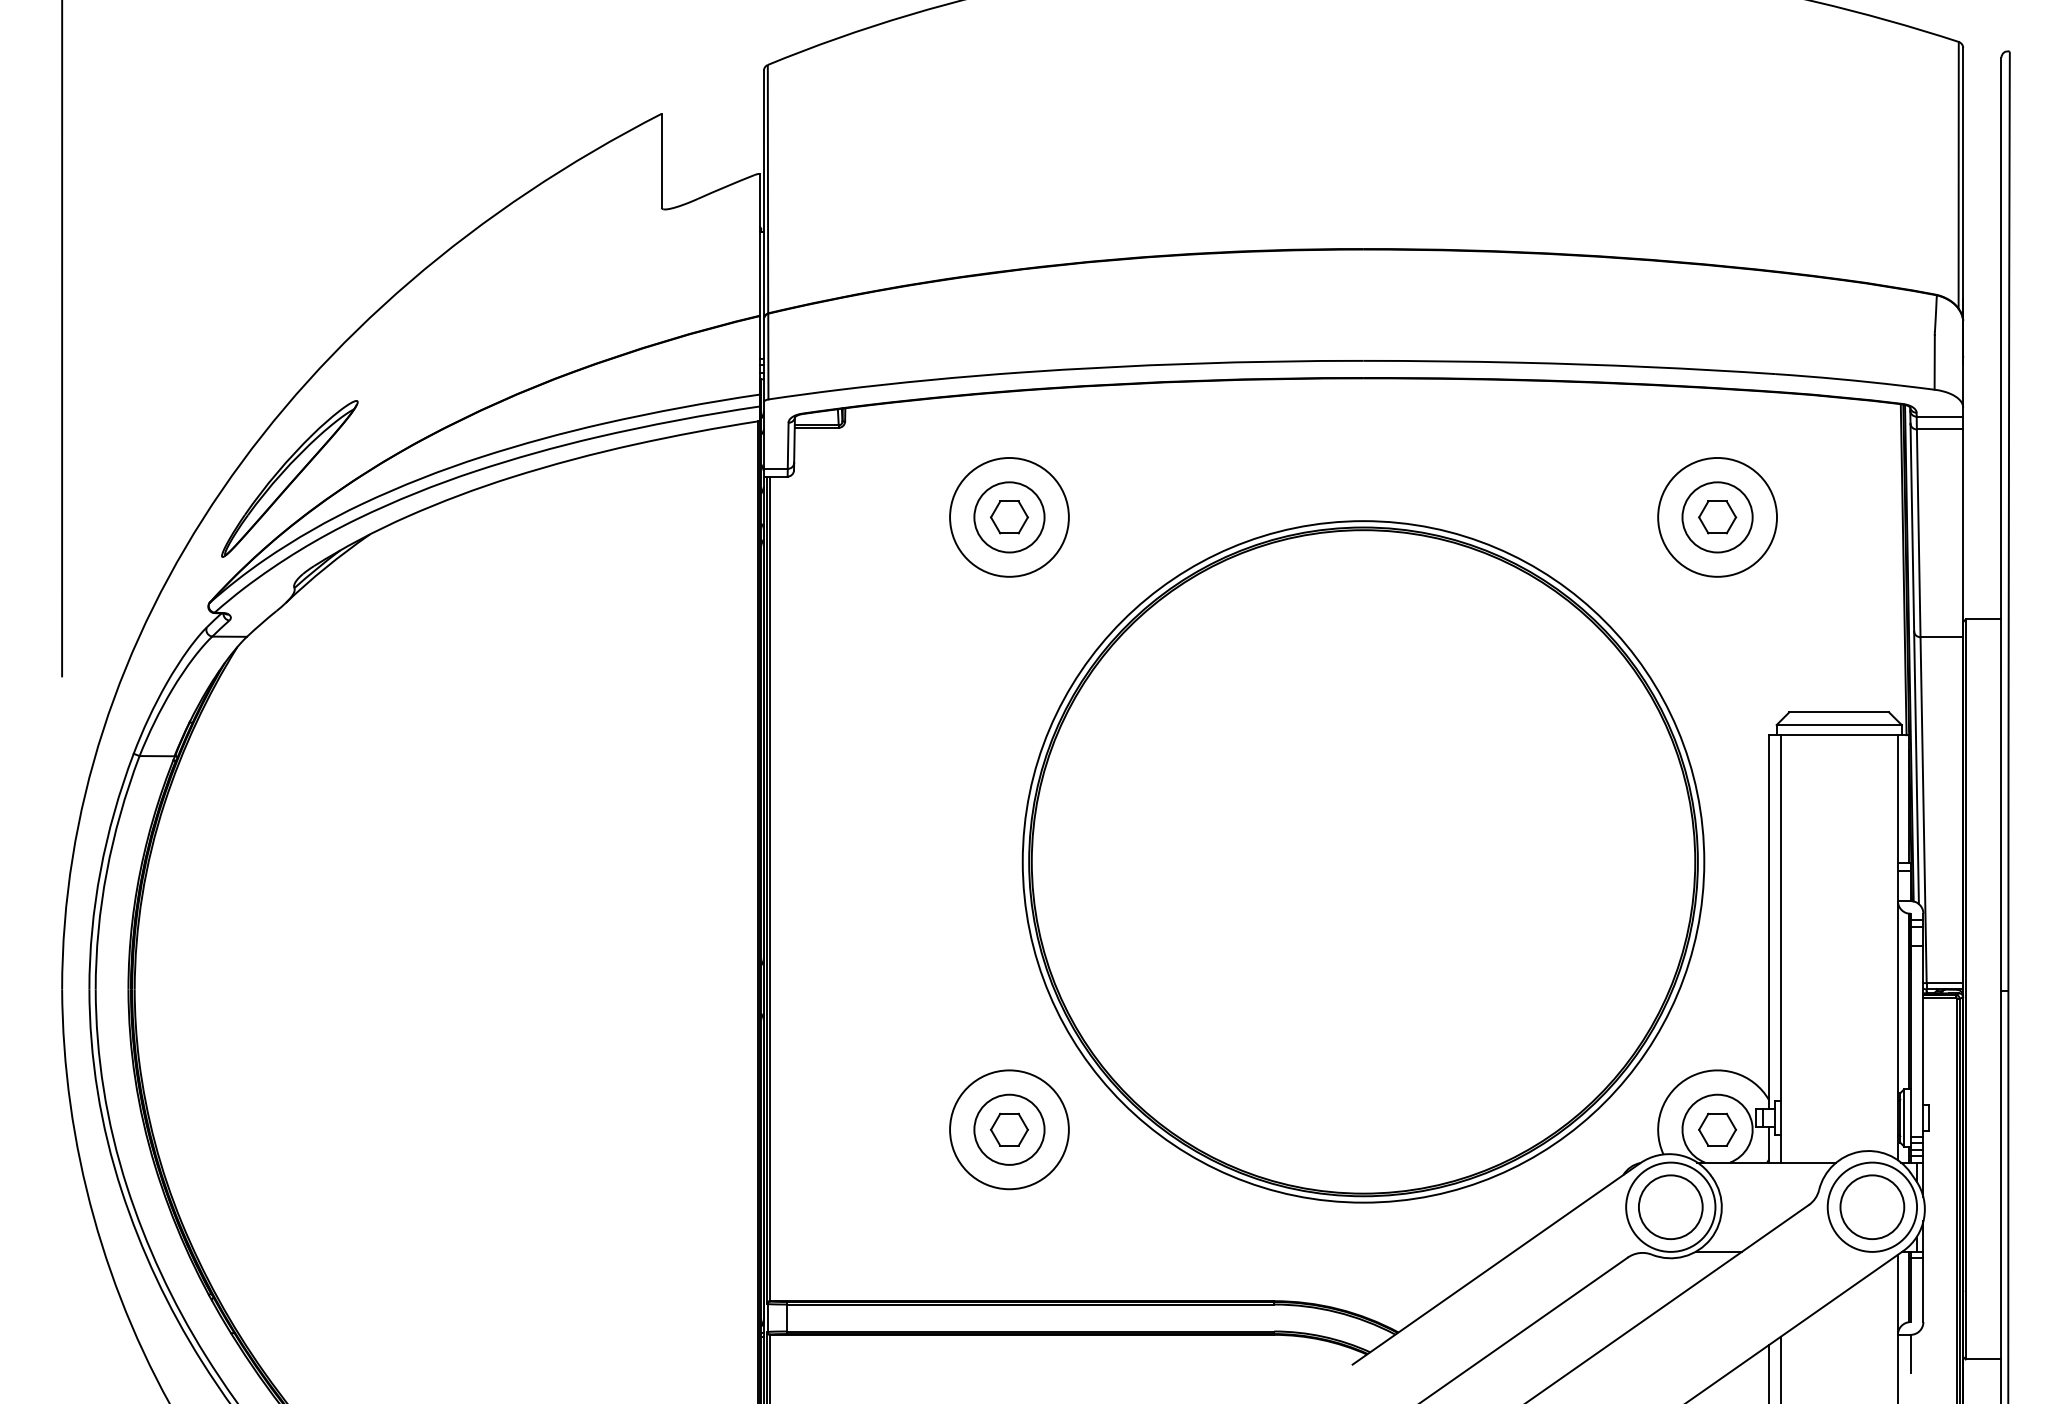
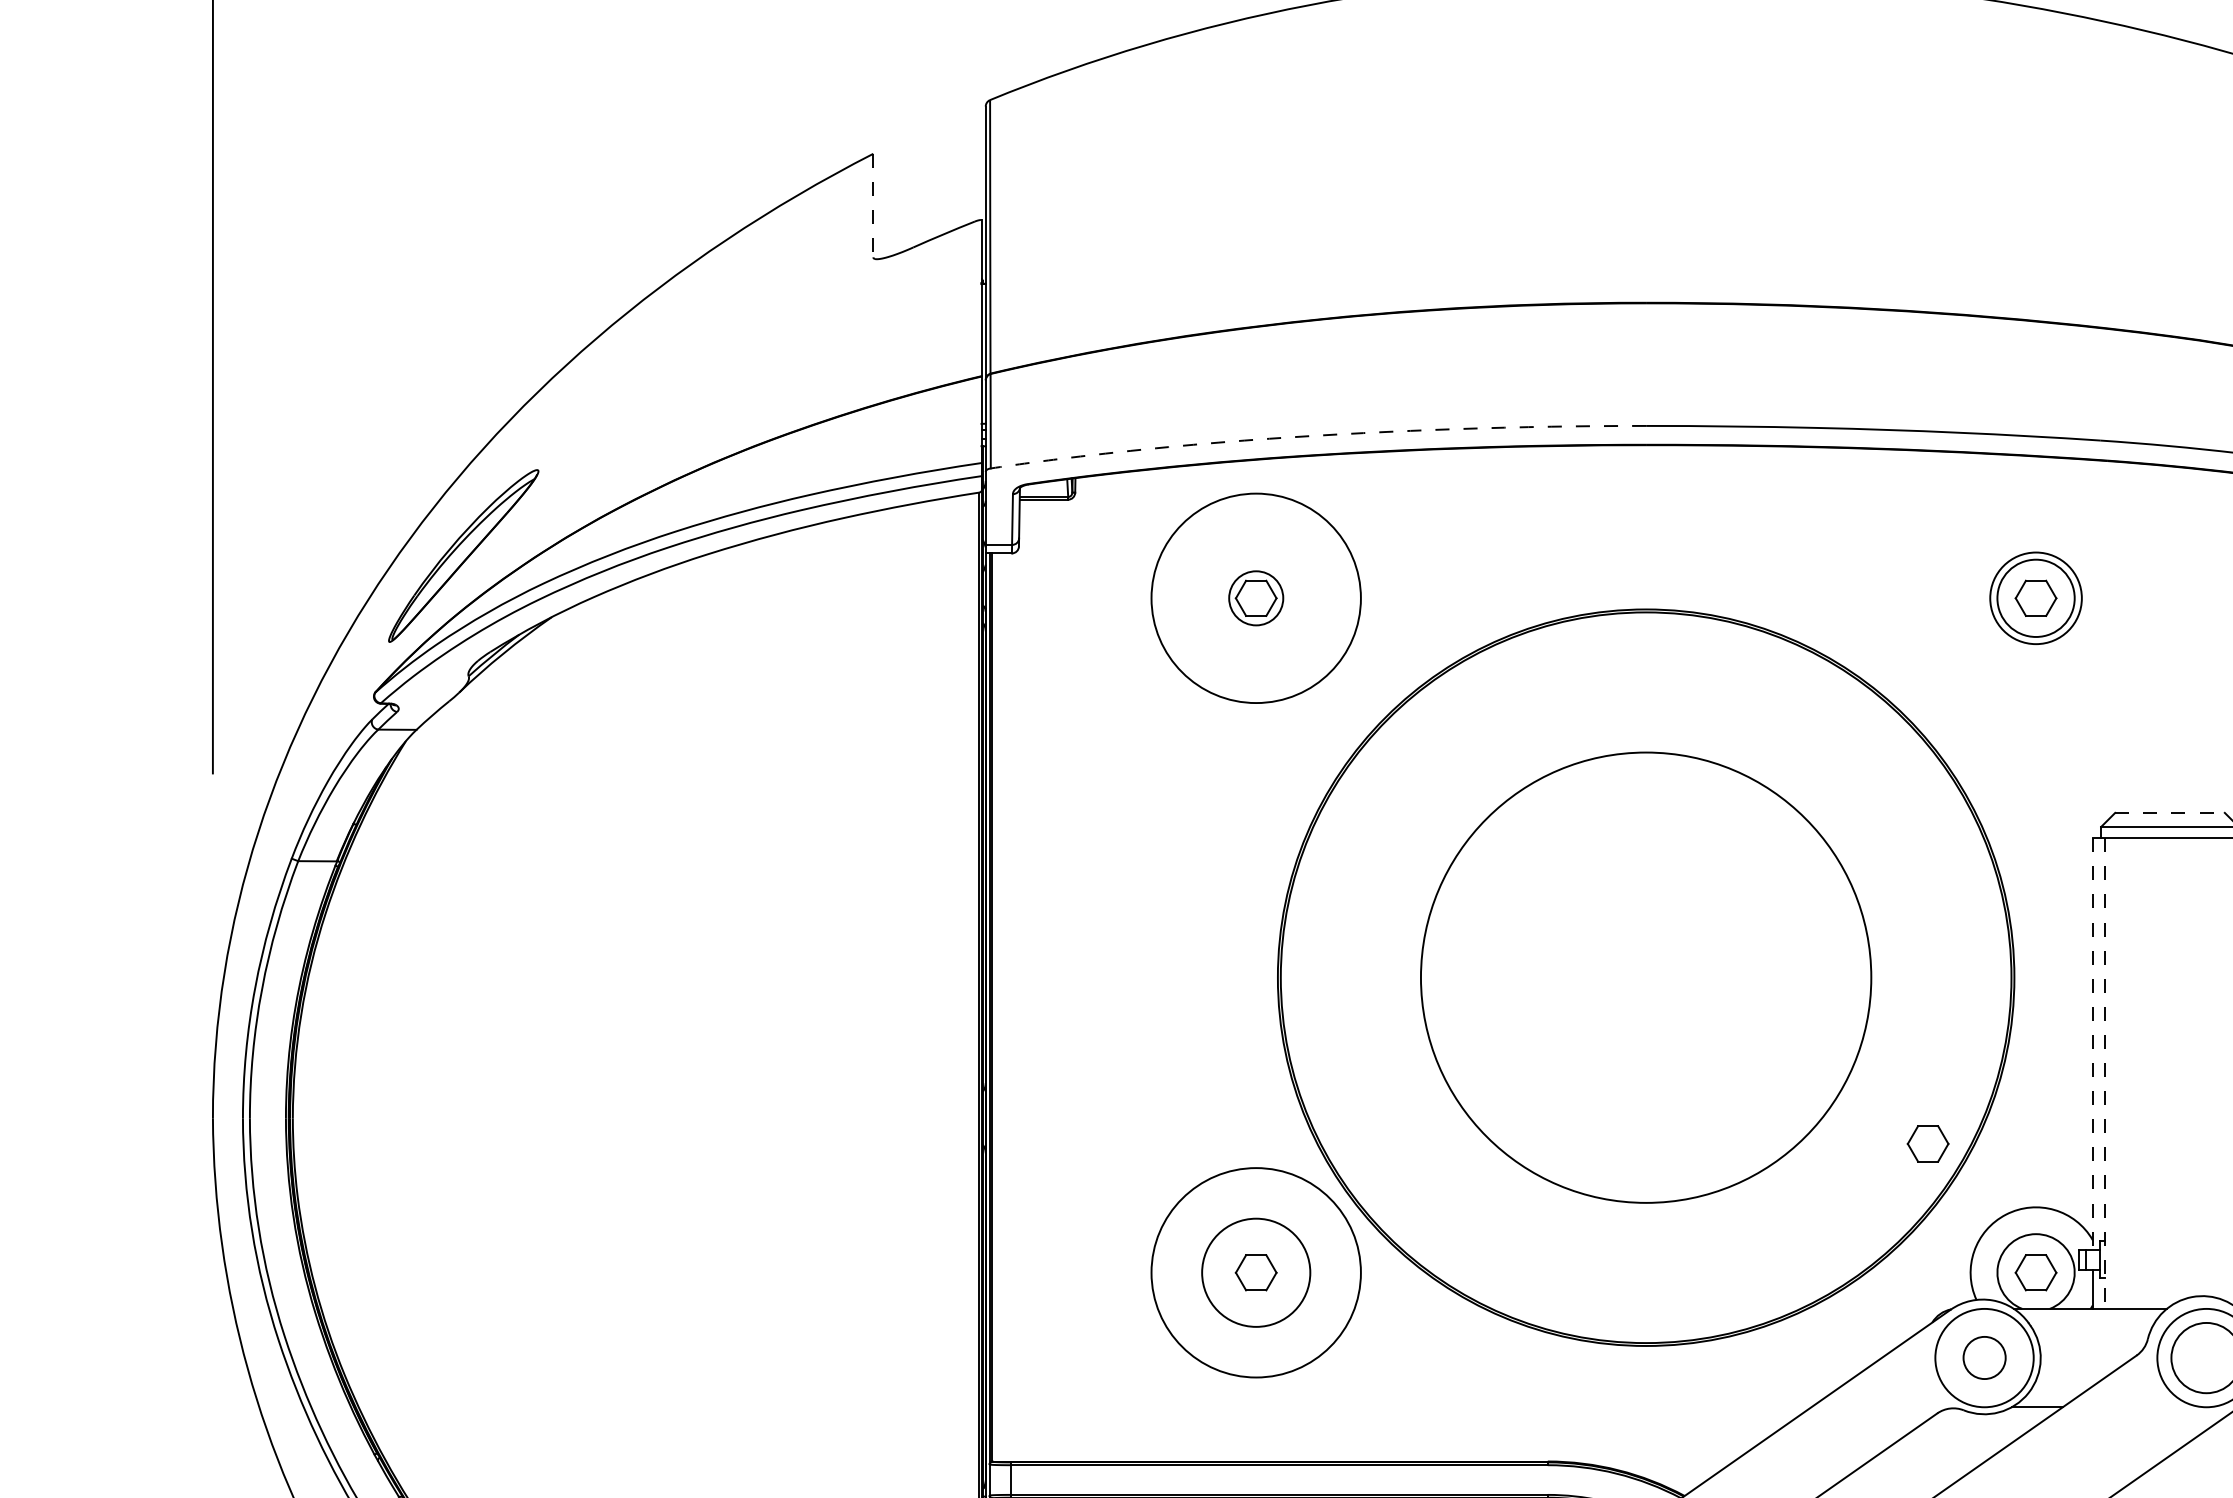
line: (661, 160) -> (873, 205), solid -> dashed
line: (1062, 370) -> (1314, 436), solid -> dashed
circle: (1009, 516) -> (1256, 597), size x1.6
circle: (1717, 516) -> (2035, 597), size x0.7
circle: (1009, 517) -> (1256, 598), size x0.7
line: (1839, 712) -> (2170, 813), solid -> dashed
circle: (1363, 861) -> (1646, 977), size x0.6
line: (1769, 922) -> (2093, 1044), solid -> dashed
line: (1780, 948) -> (2105, 1073), solid -> dashed
part: (1619, 1012) -> (1928, 1143), added
circle: (1009, 1129) -> (1256, 1272), size x1.4
circle: (1009, 1129) -> (1256, 1272), size x1.6
circle: (1670, 1206) -> (1984, 1357), size x0.6

